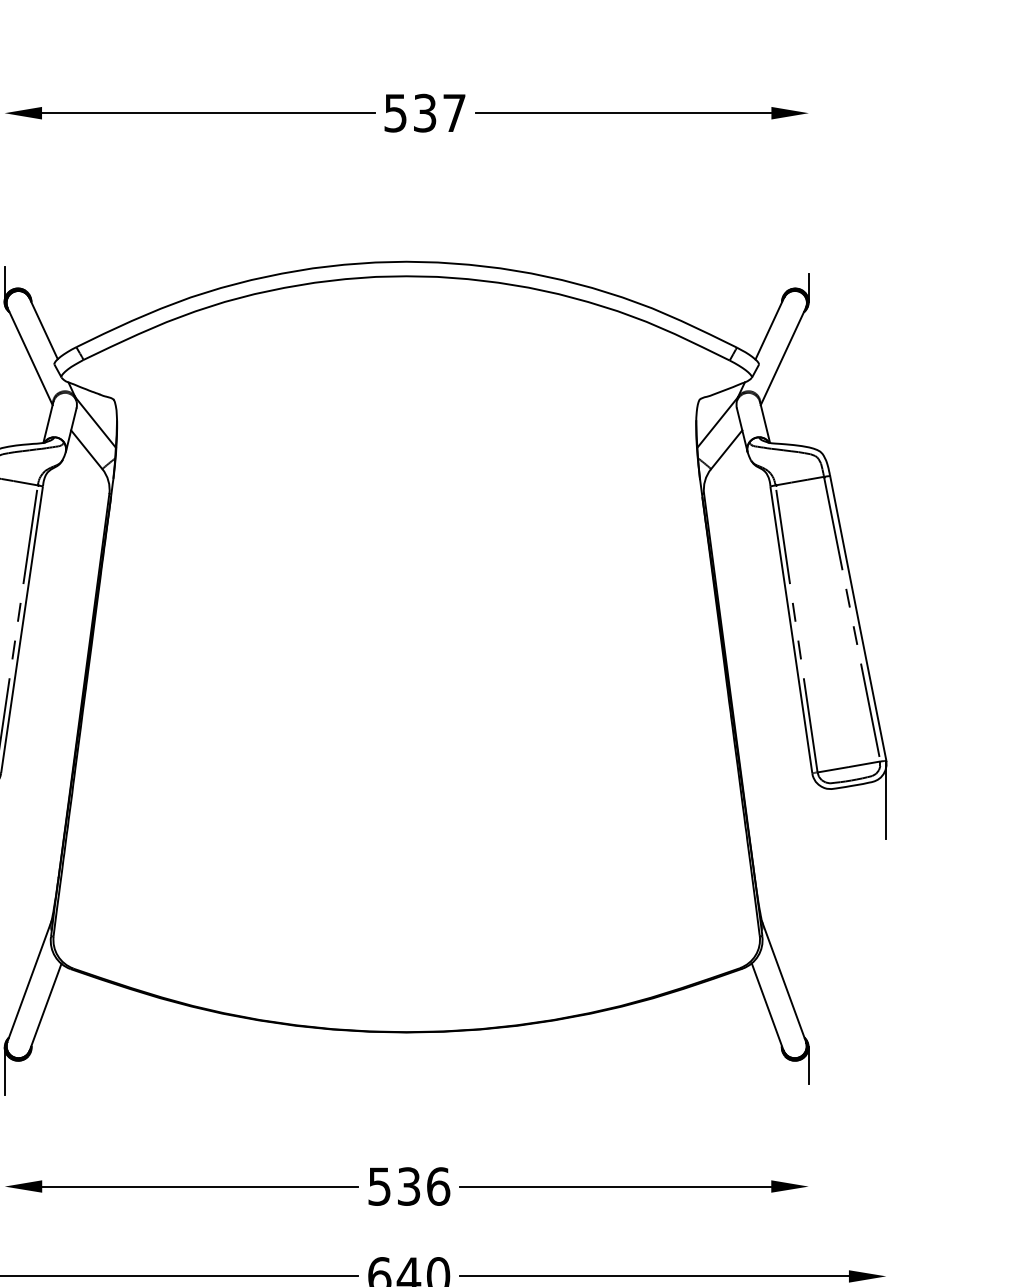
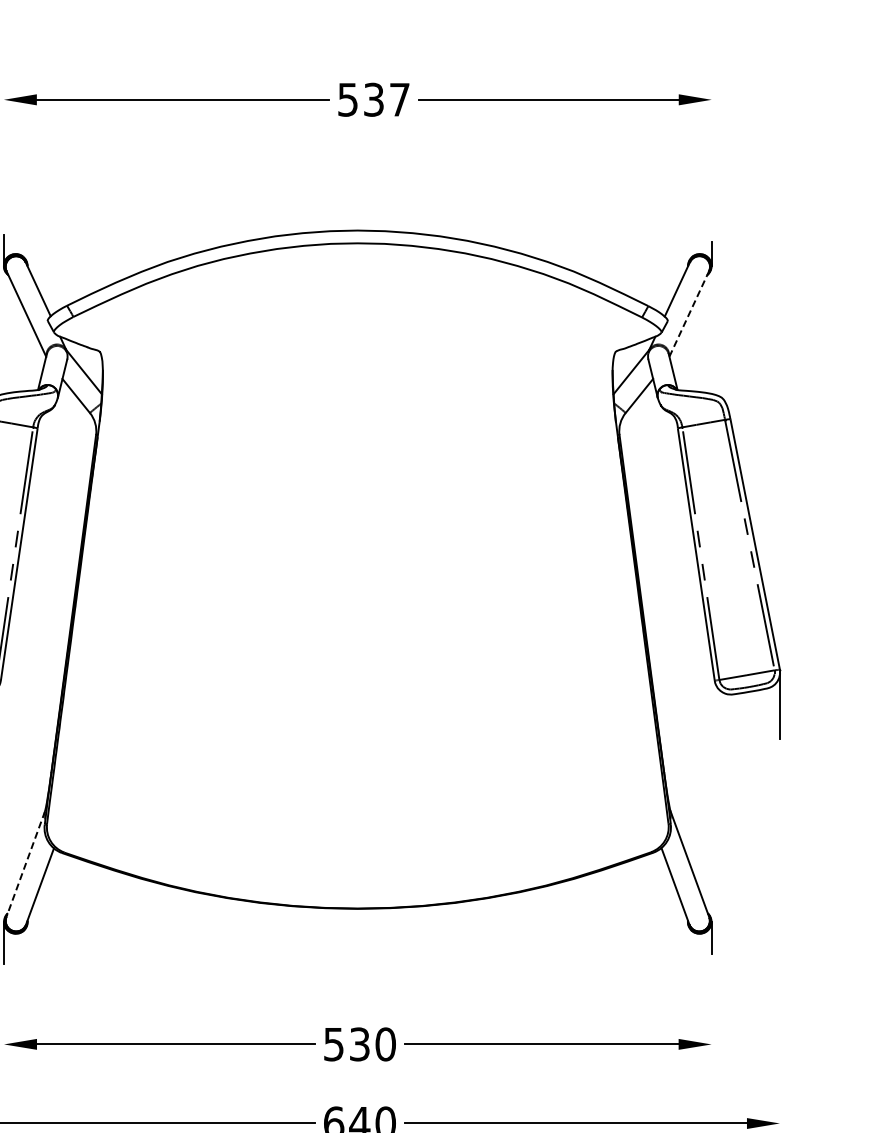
line: (783, 356) -> (689, 313), solid -> dashed
line: (29, 982) -> (25, 864), solid -> dashed
text: (438, 1186) -> (385, 1044), 536 -> 530

